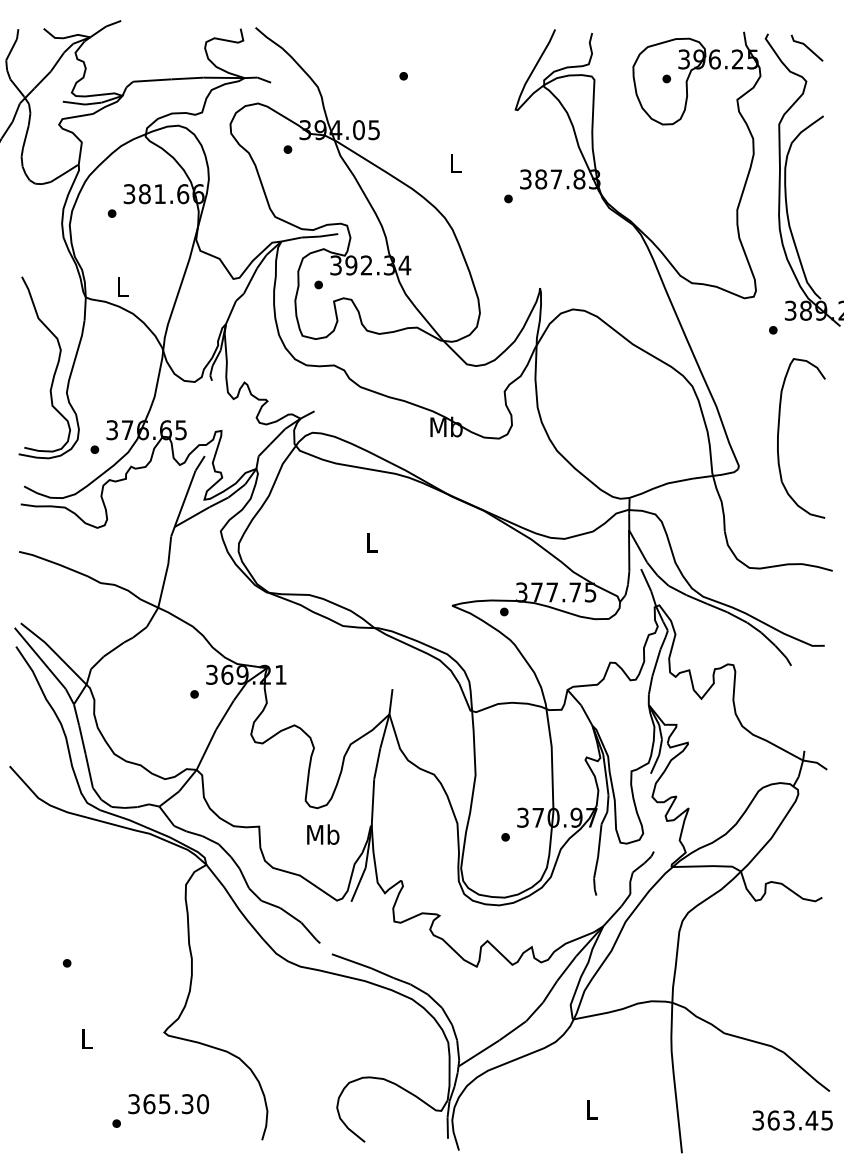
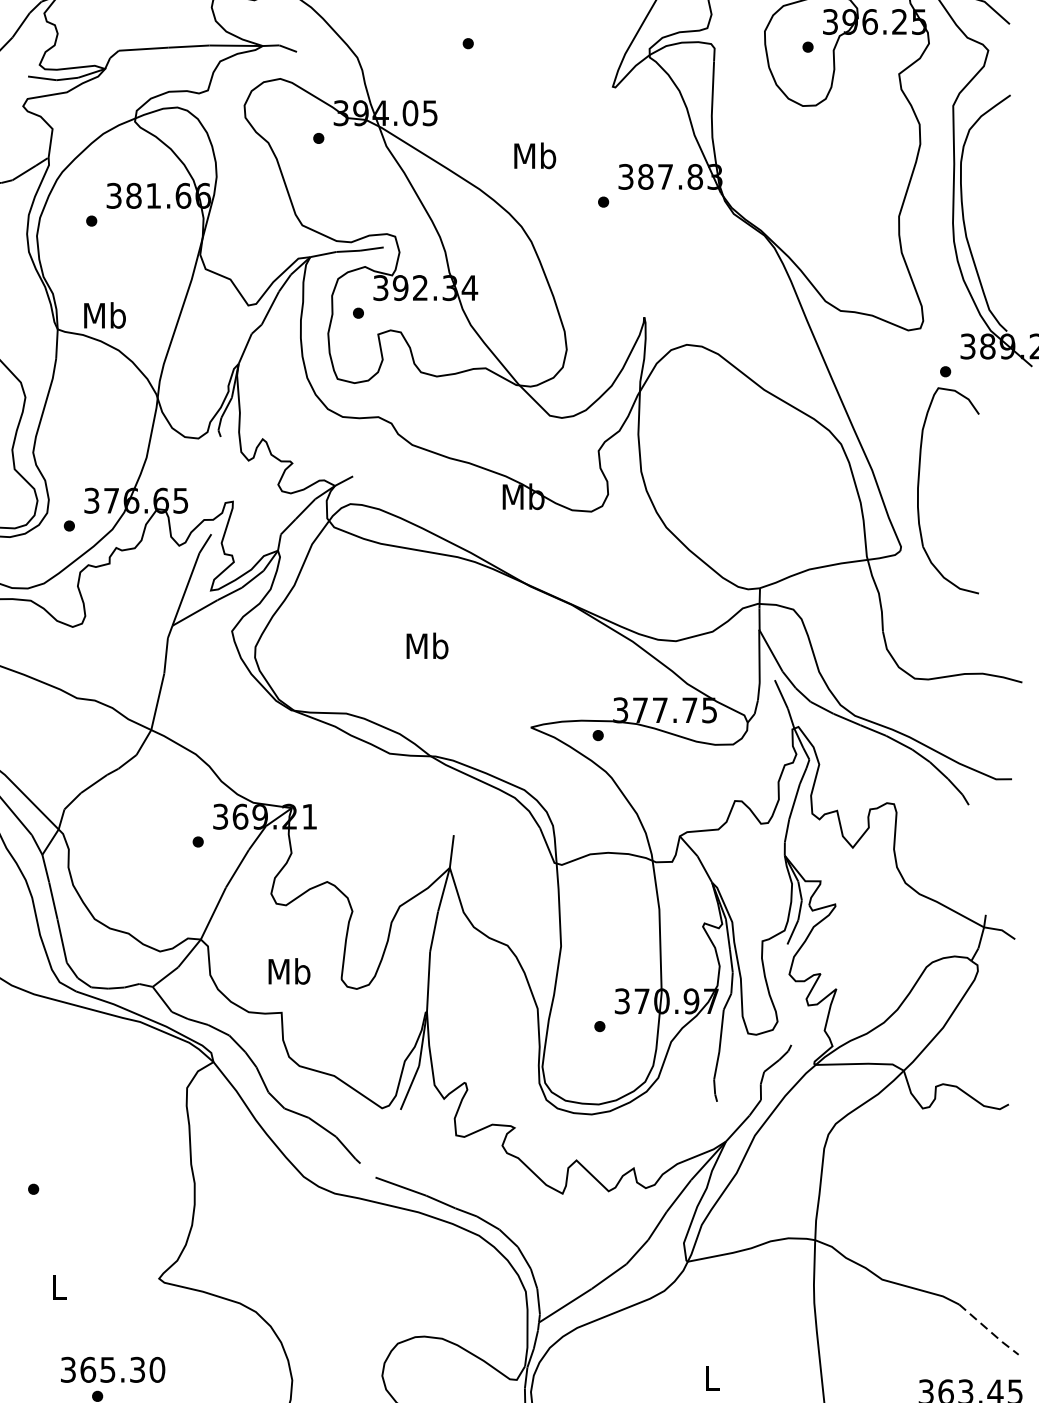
text: (455, 162) -> (535, 155), L -> Mb
text: (122, 286) -> (105, 315), L -> Mb
part: (779, 432) -> (920, 483), moved
text: (372, 542) -> (427, 645), L -> Mb
text: (323, 834) -> (289, 971), moved
line: (807, 1073) -> (989, 1331), solid -> dashed
text: (168, 1104) -> (112, 1370), moved

